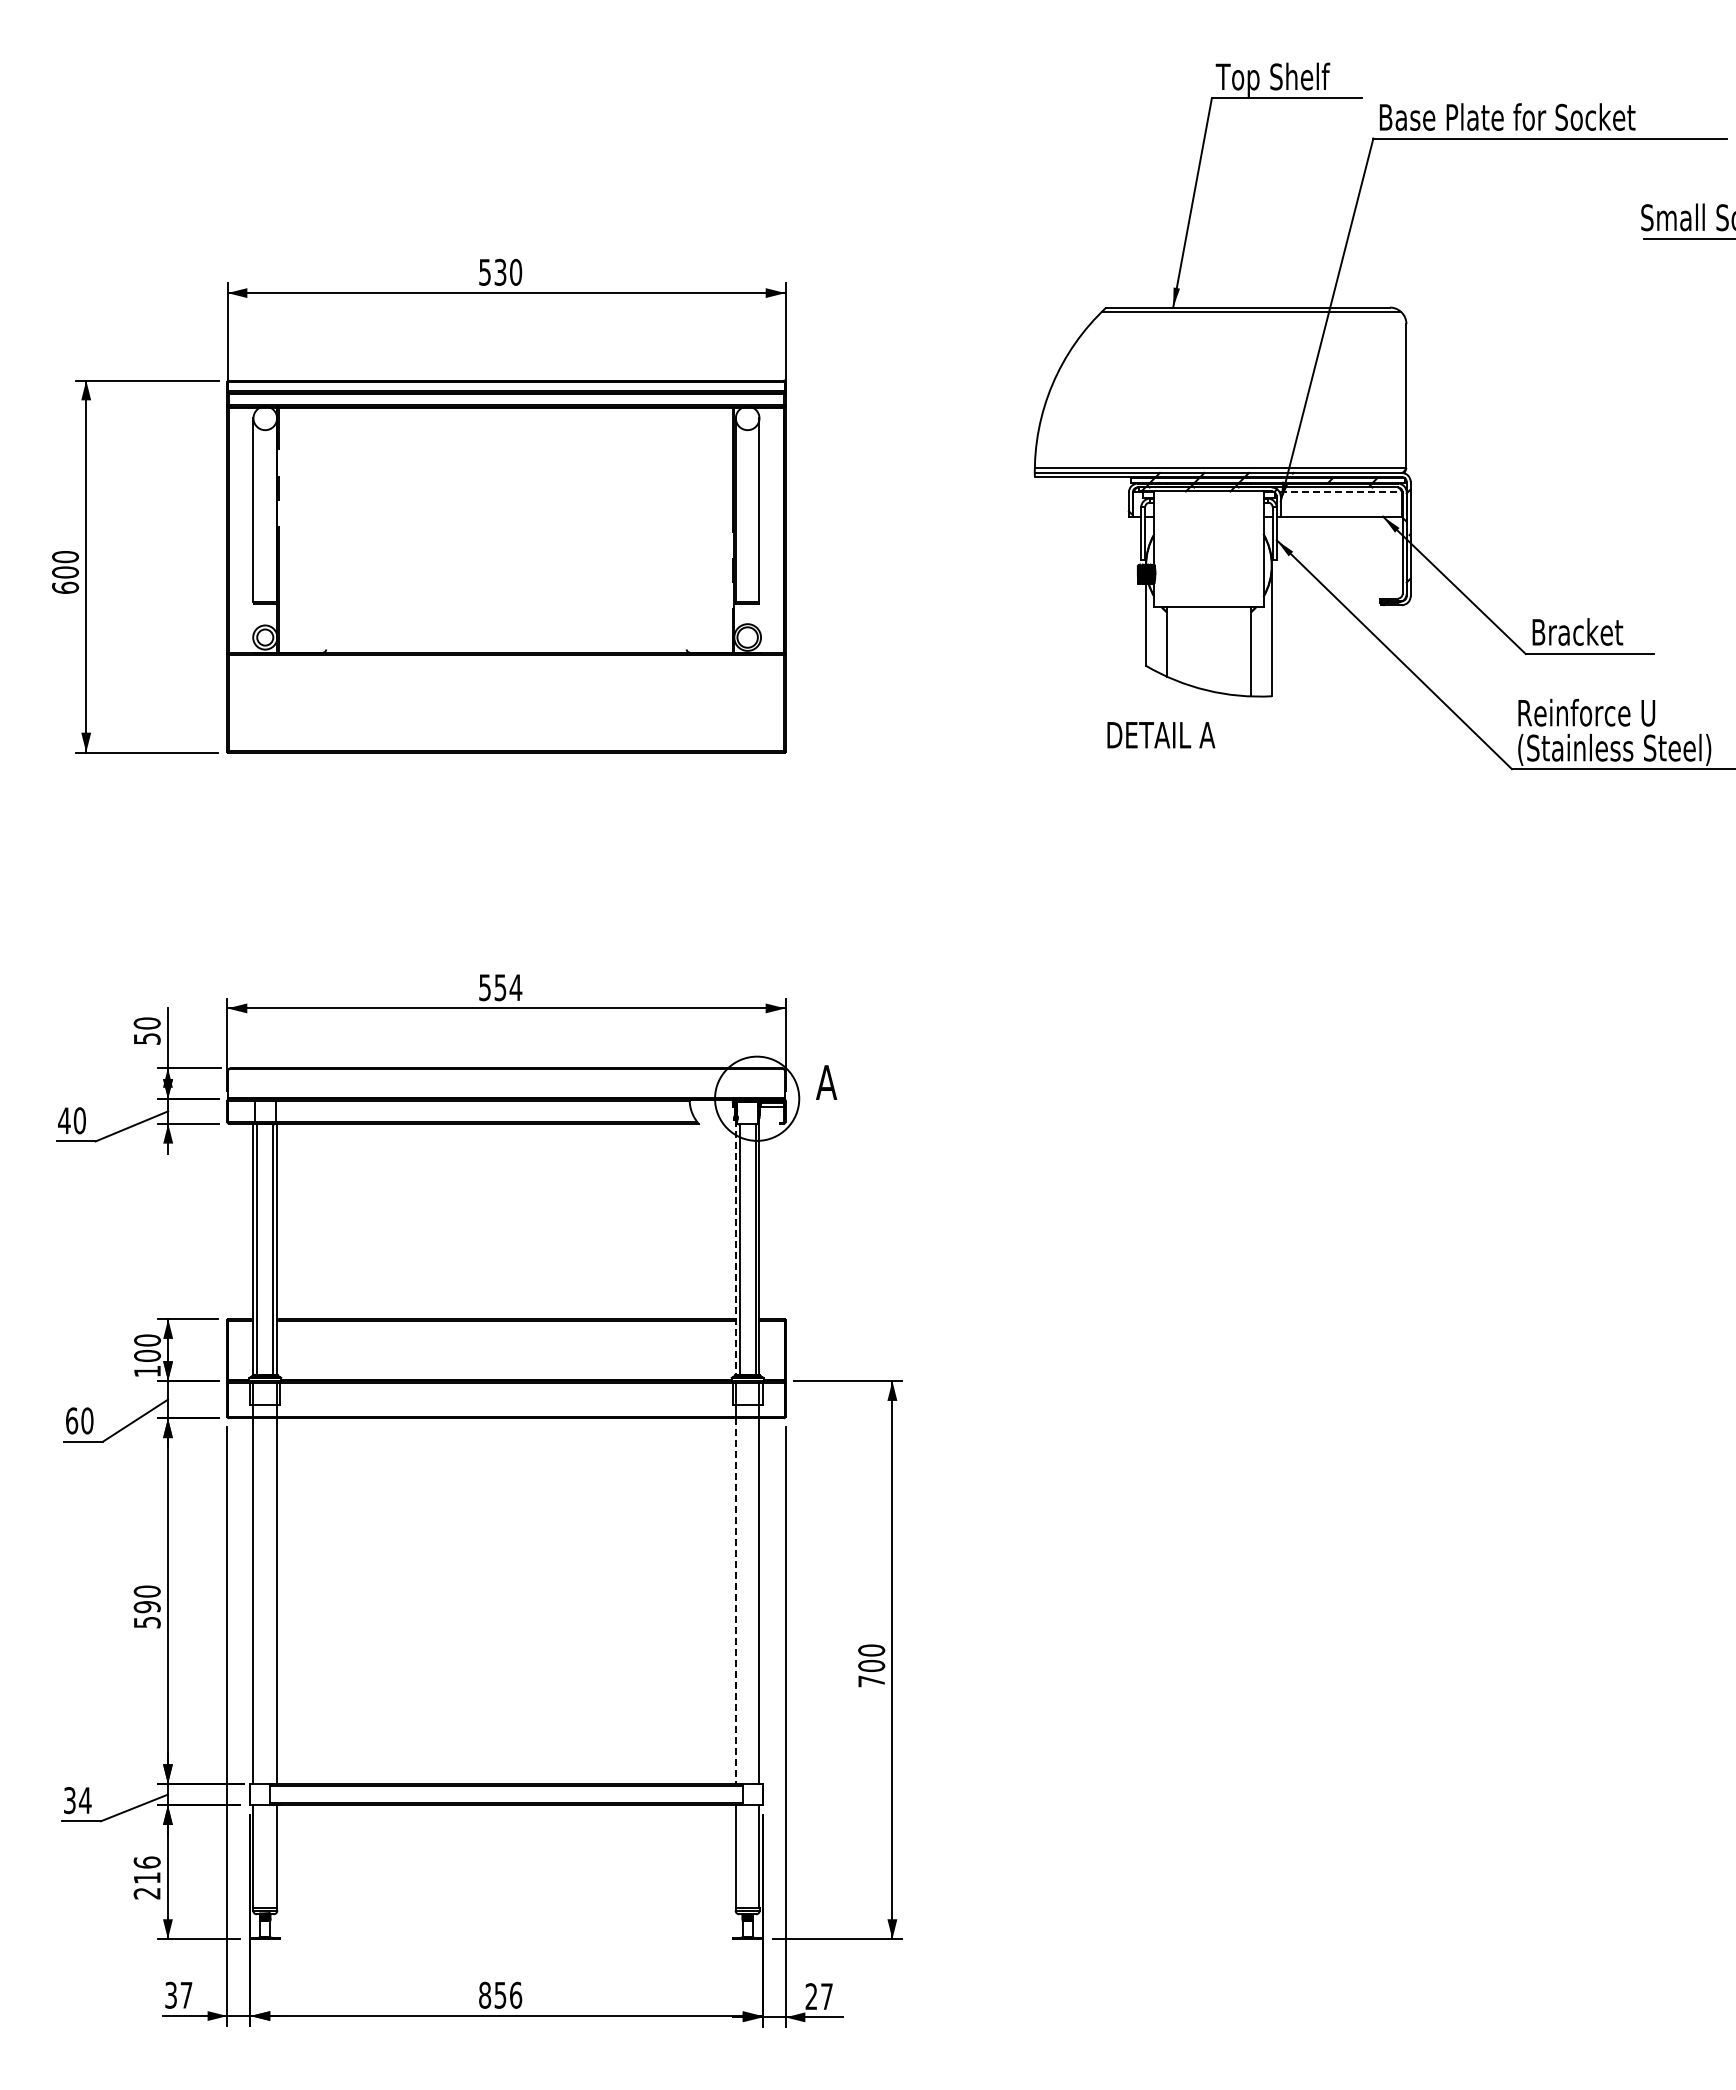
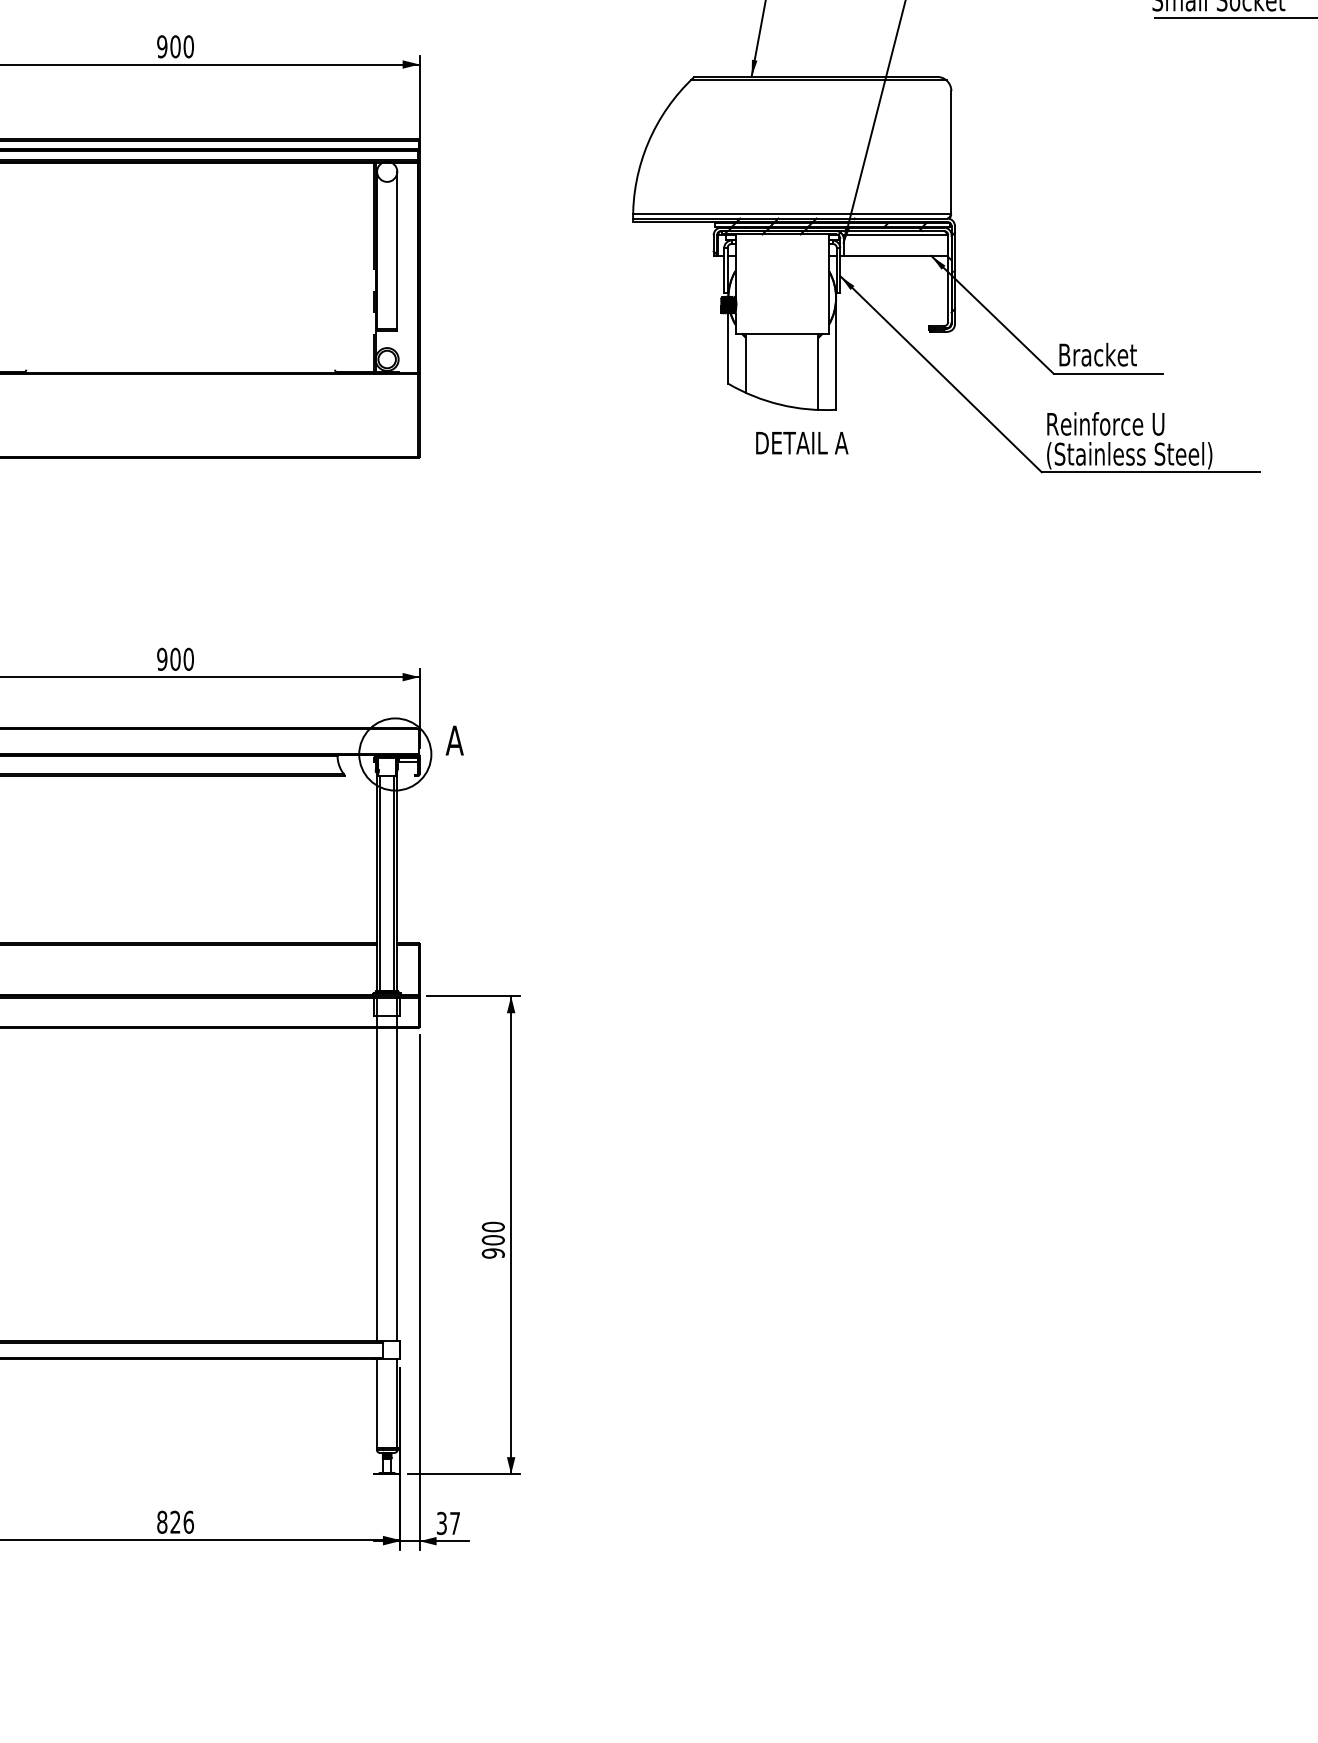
text: (492, 271) -> (168, 46), 530 -> 900
line: (1341, 492) -> (895, 235), dashed -> solid
text: (1161, 735) -> (802, 443), moved
text: (500, 987) -> (175, 659), 554 -> 900
line: (735, 1247) -> (376, 881), dashed -> solid
line: (735, 1601) -> (376, 1185), dashed -> solid
text: (871, 1681) -> (493, 1253), 700 -> 900
text: (500, 1994) -> (175, 1521), 856 -> 826
text: (811, 1996) -> (441, 1523), 27 -> 37

